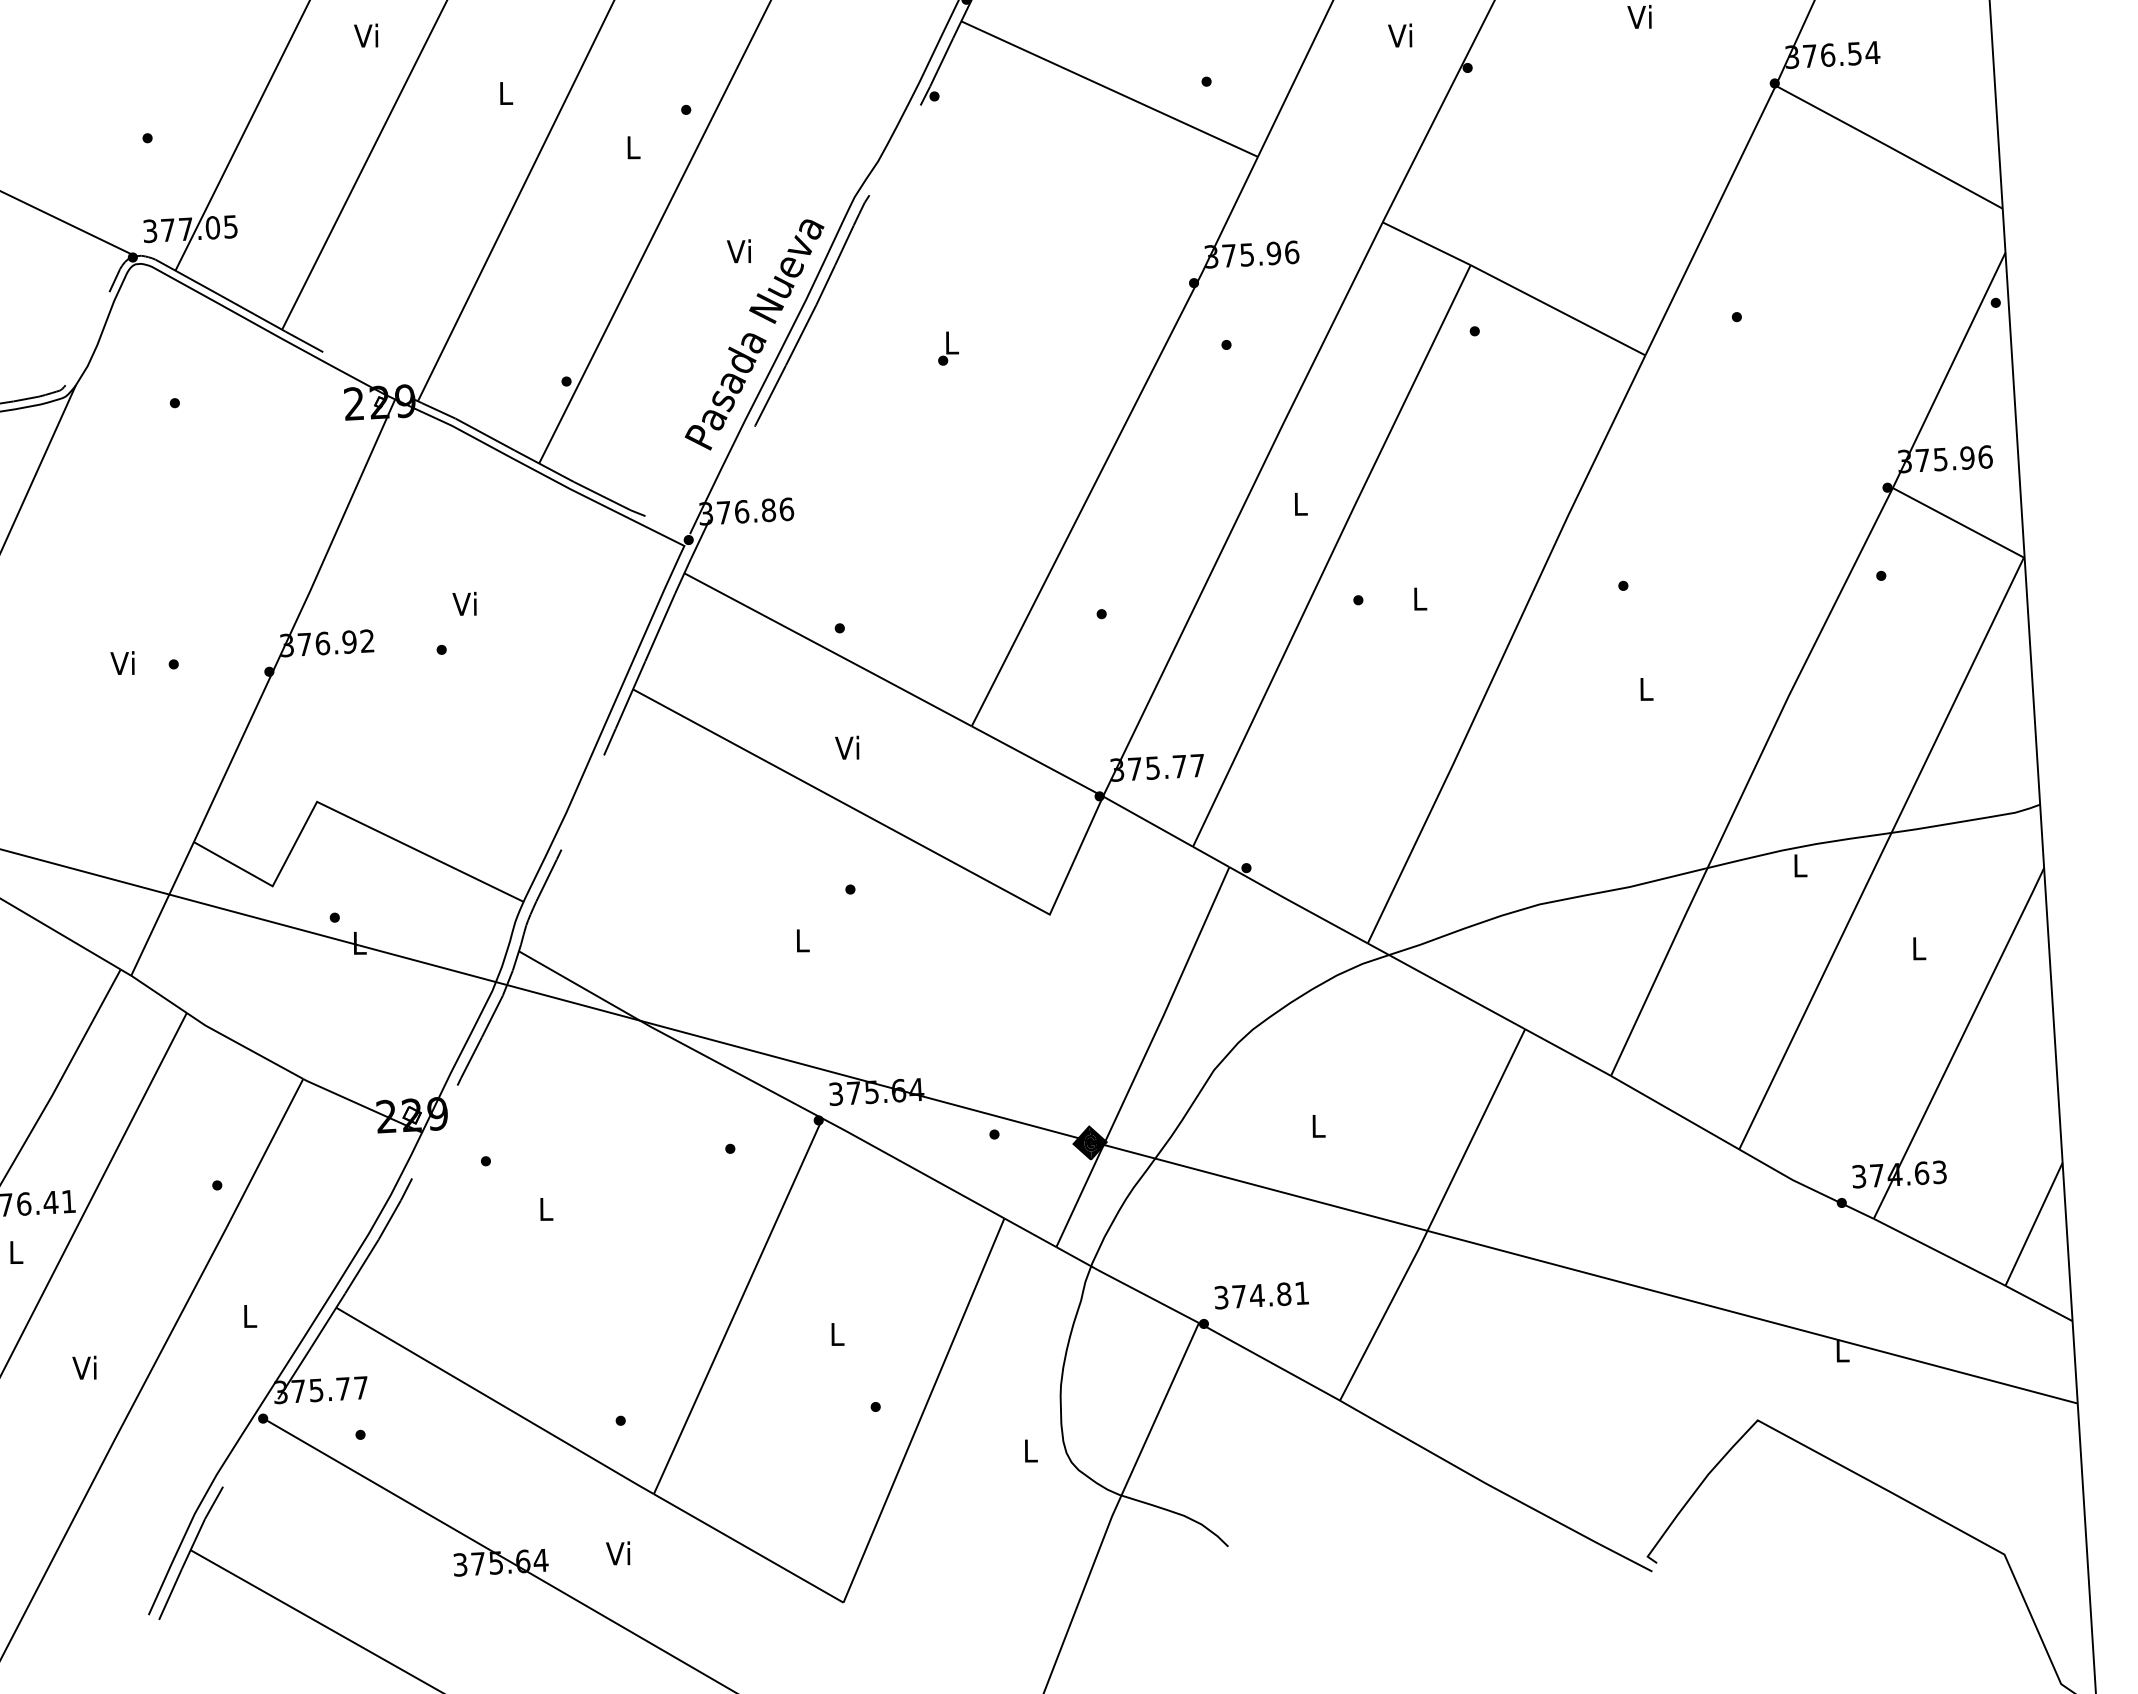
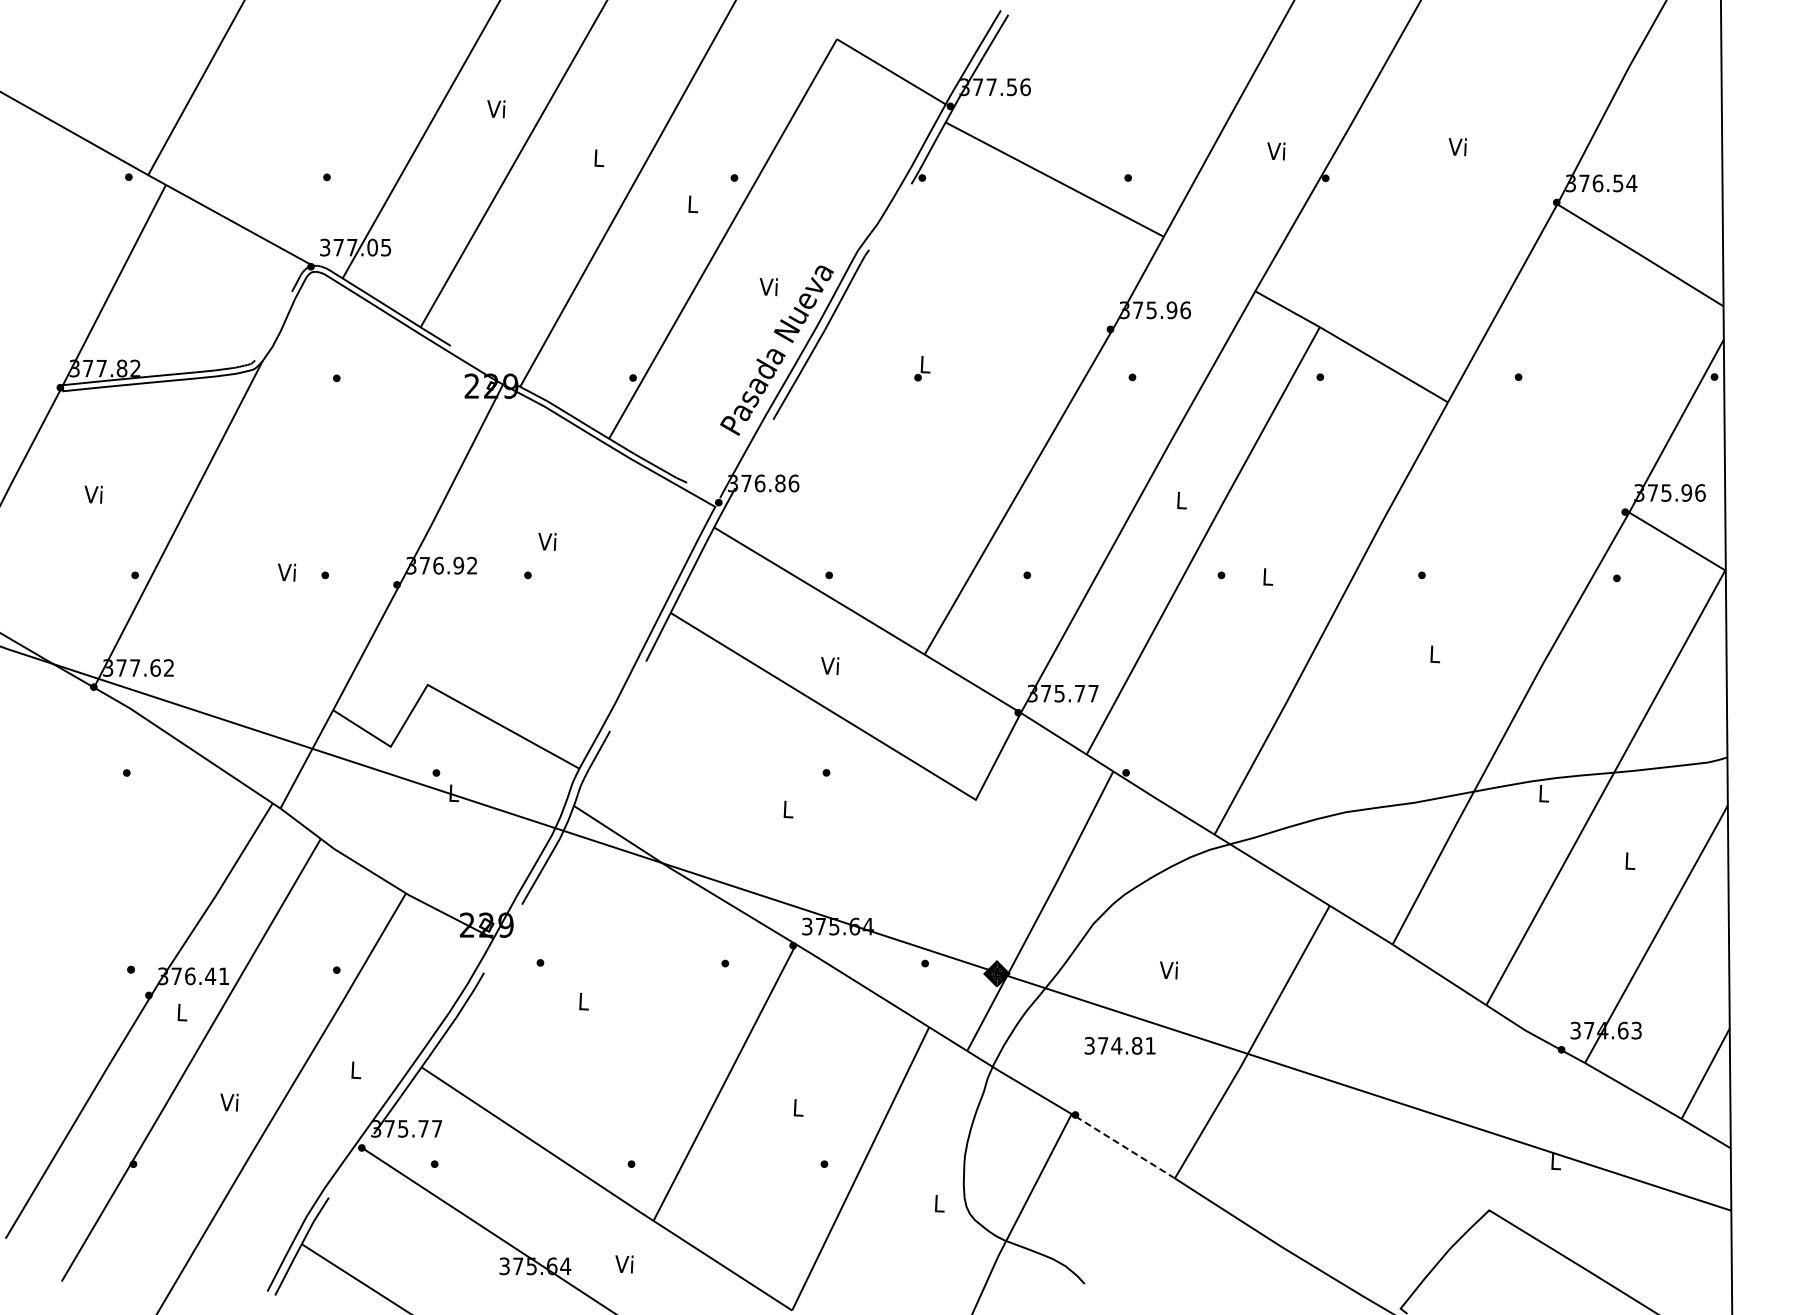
text: (1317, 1126) -> (1169, 970), L -> Vi
text: (1260, 1295) -> (1119, 1045), moved
line: (1269, 1362) -> (1123, 1146), solid -> dashed

